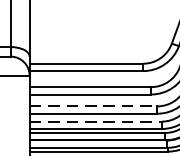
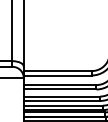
line: (94, 106) -> (62, 96), dashed -> solid
line: (96, 121) -> (63, 105), dashed -> solid

